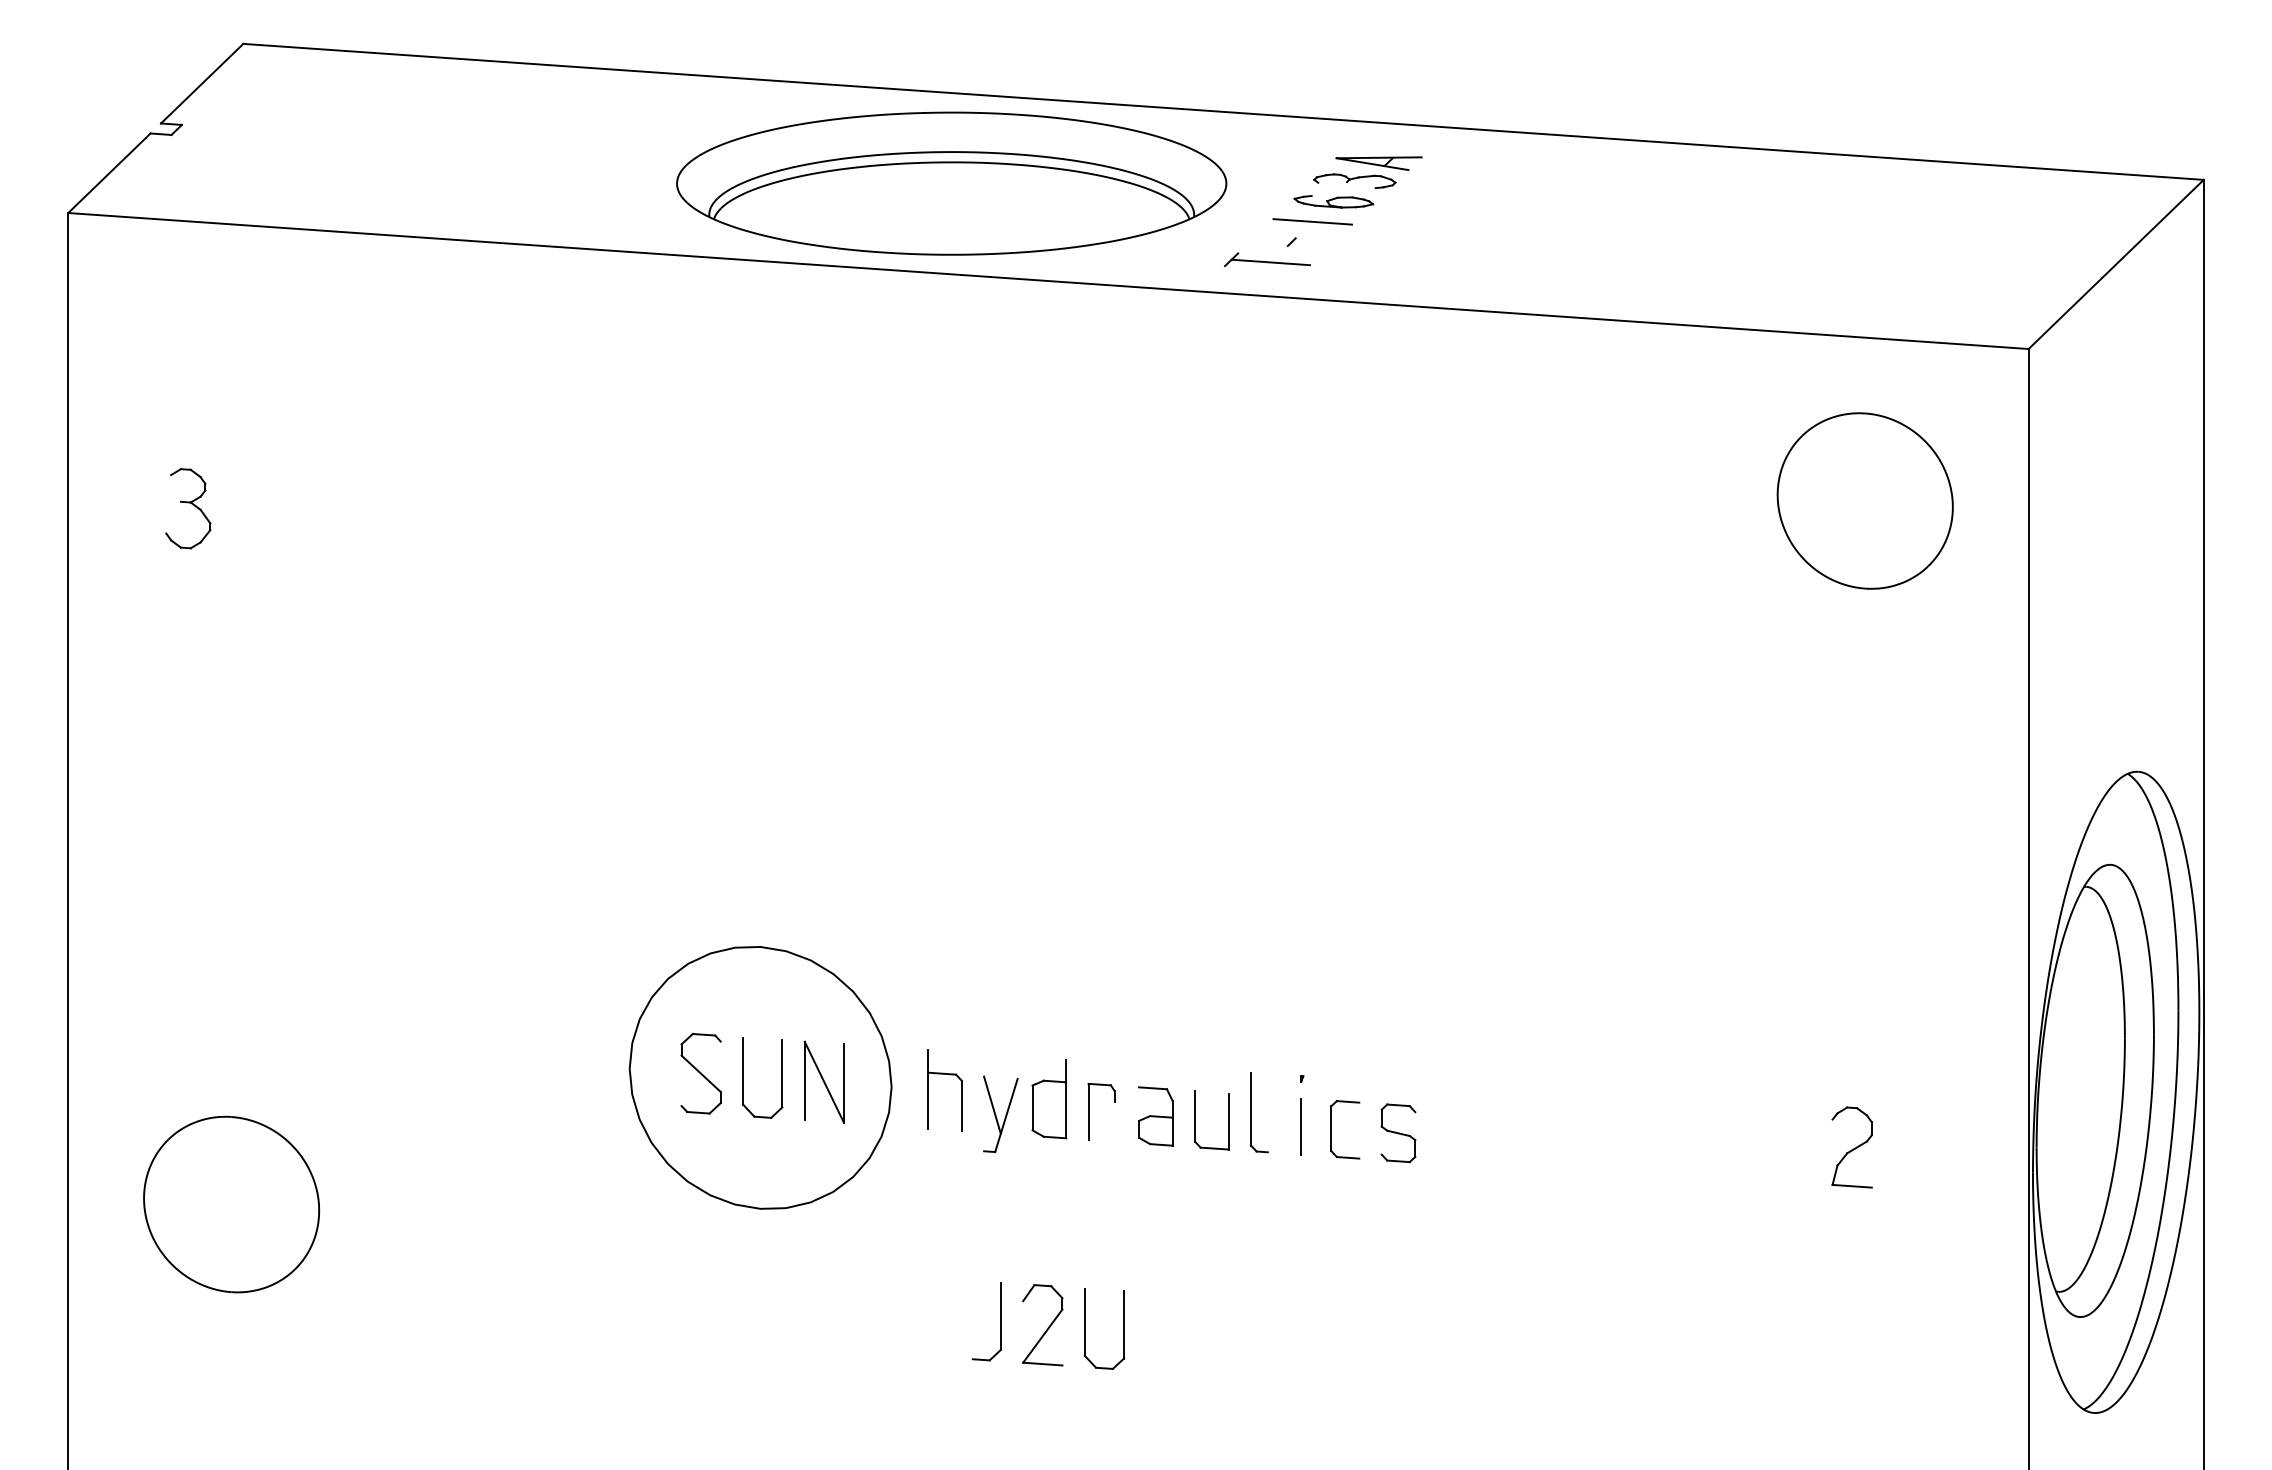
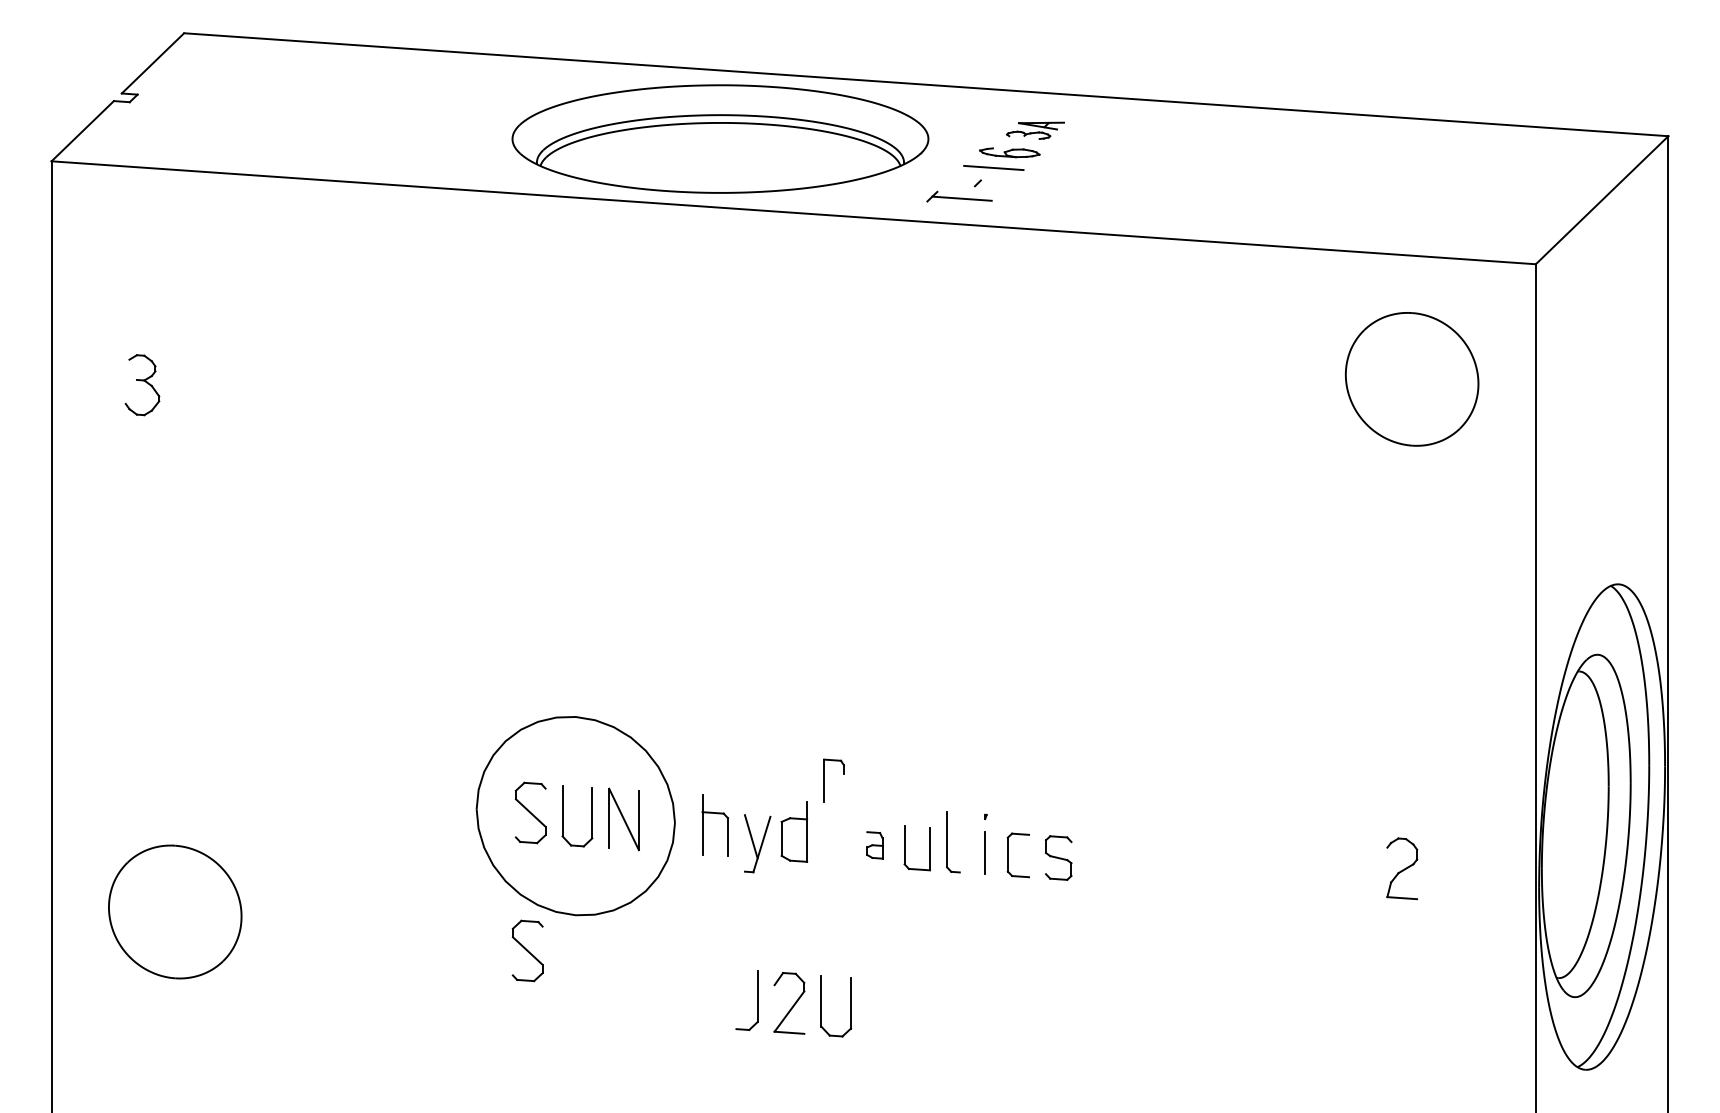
part: (1367, 172) -> (1035, 130), size x0.7
part: (1089, 1111) -> (824, 780), moved
part: (1155, 1116) -> (874, 845), size x0.6
part: (696, 1255) -> (527, 950), added

